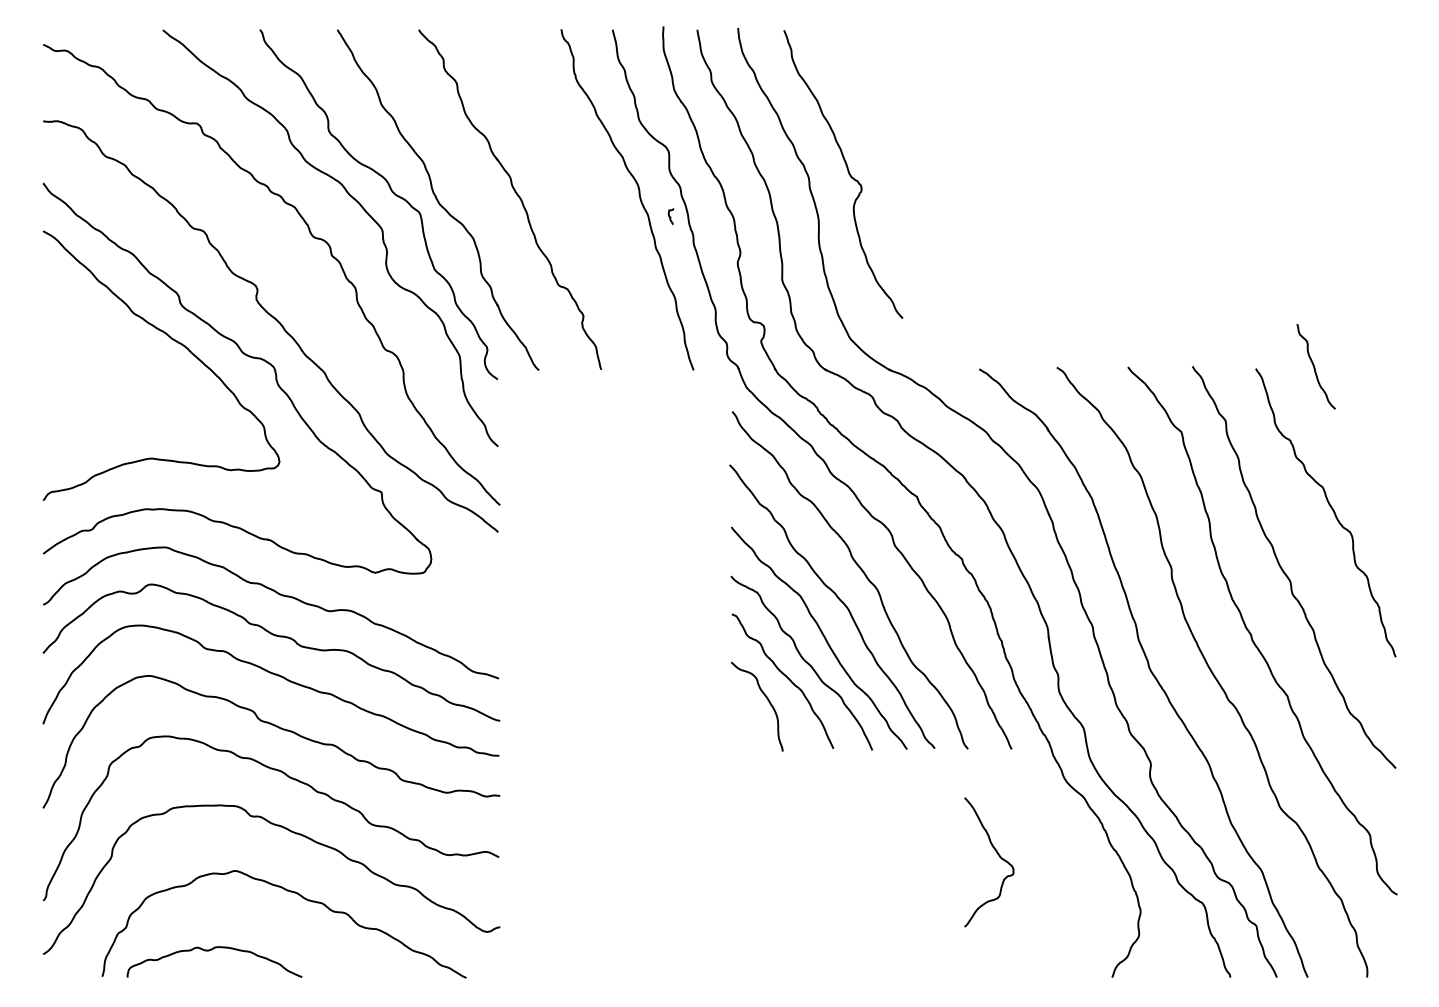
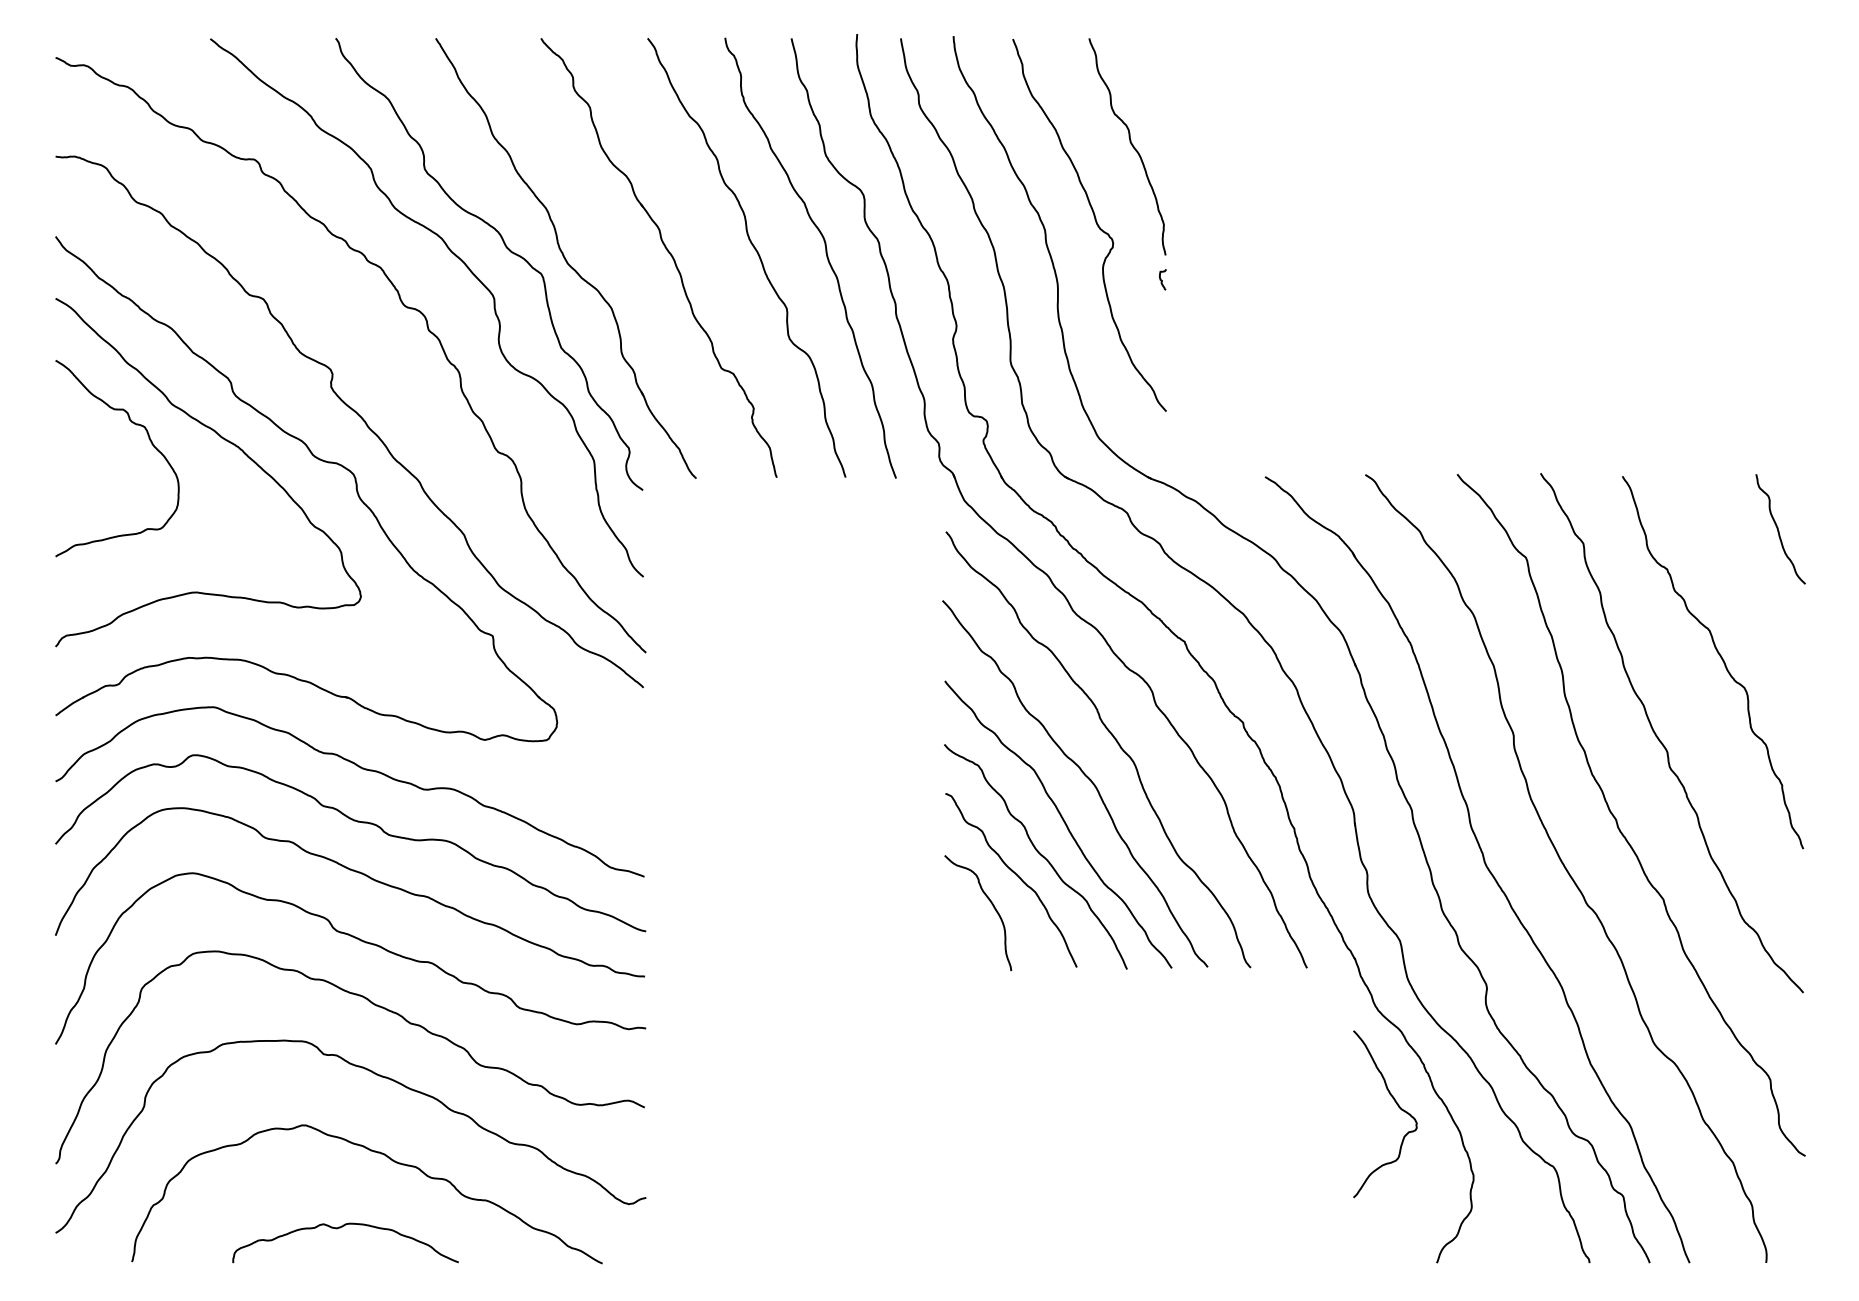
curve: (874, 111) -> (1129, 143), added
curve: (584, 194) -> (755, 251), added
curve: (670, 216) -> (1162, 279), moved
curve: (116, 342) -> (150, 442), added
curve: (1314, 366) -> (1778, 529), moved
curve: (998, 856) -> (1397, 1106), moved
curve: (209, 951) -> (339, 1229), moved

